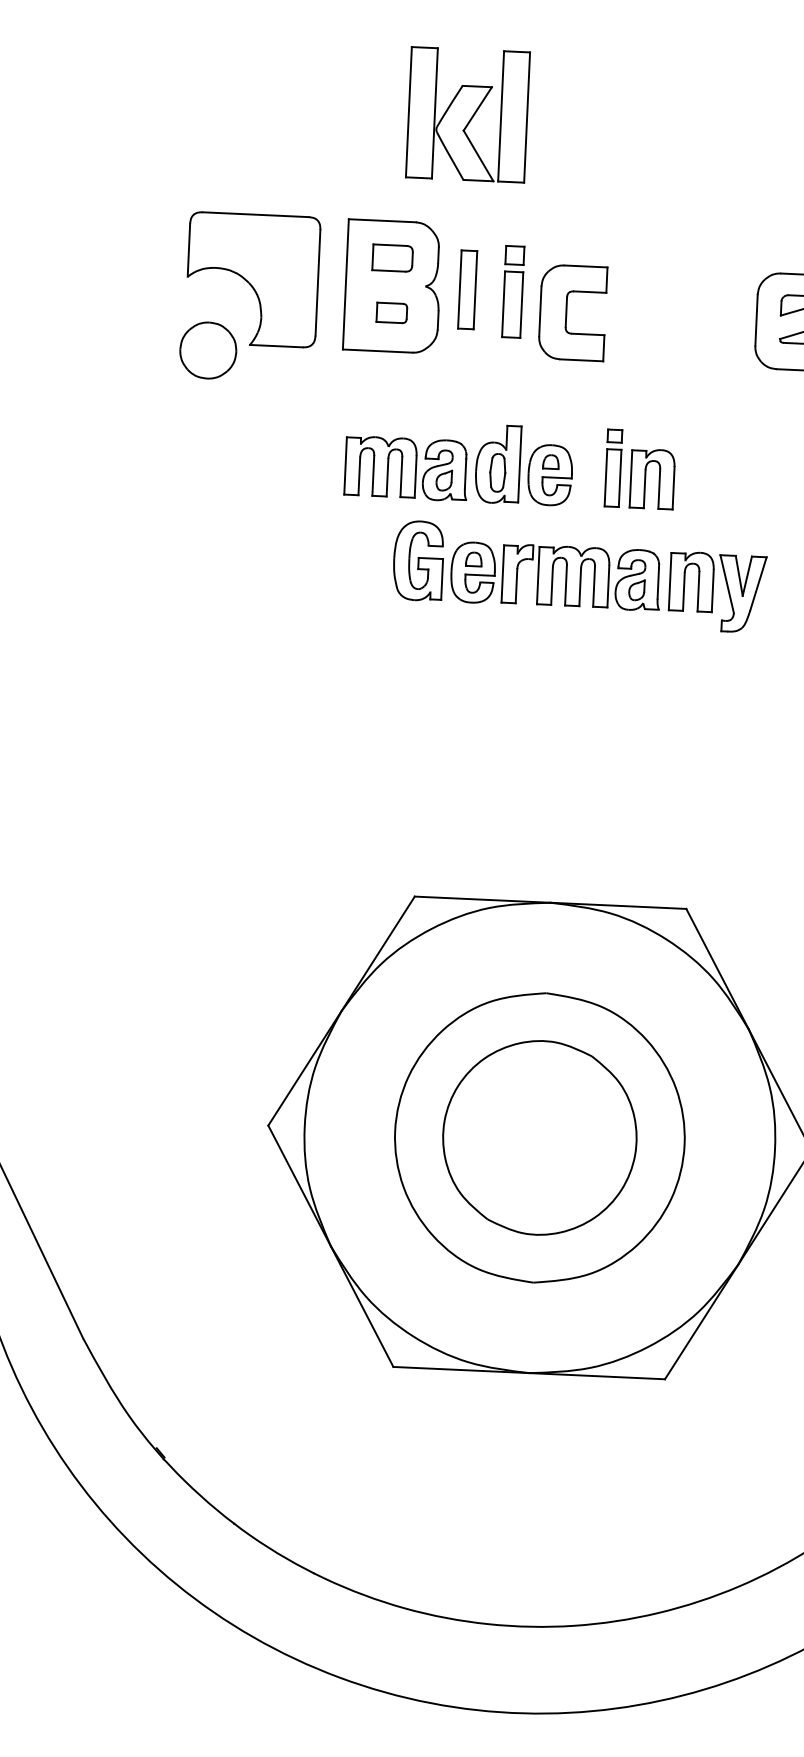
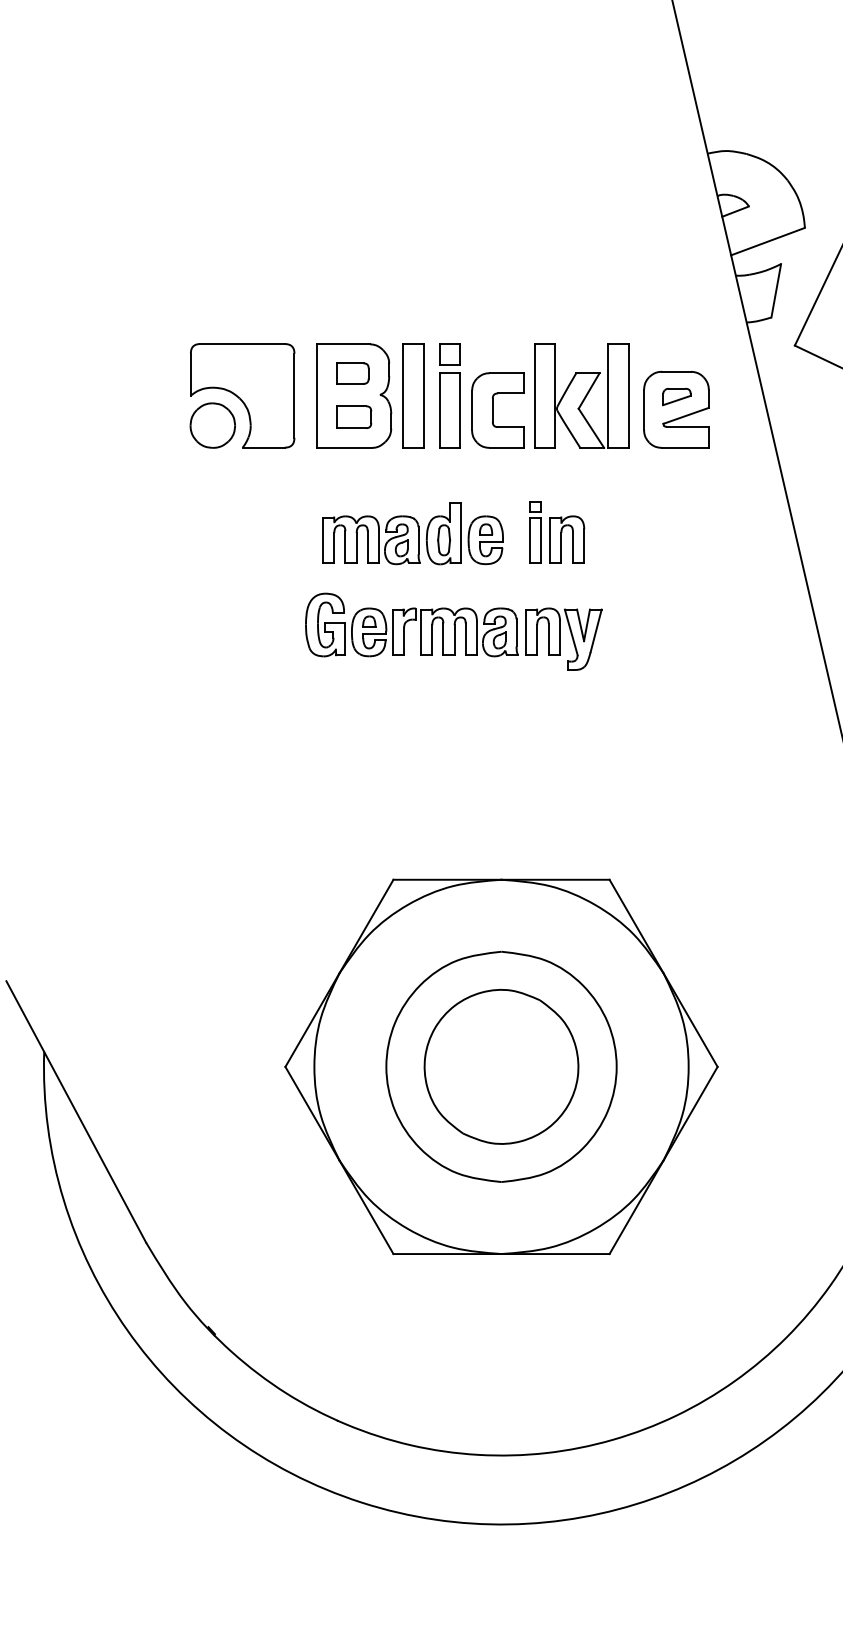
part: (467, 114) -> (581, 395), moved
part: (467, 289) -> (413, 395), size x1.67
part: (512, 291) -> (449, 395), size x1.43
part: (392, 312) -> (354, 416), size x1.43
part: (207, 350) -> (212, 425), moved
part: (579, 576) -> (453, 631), moved

